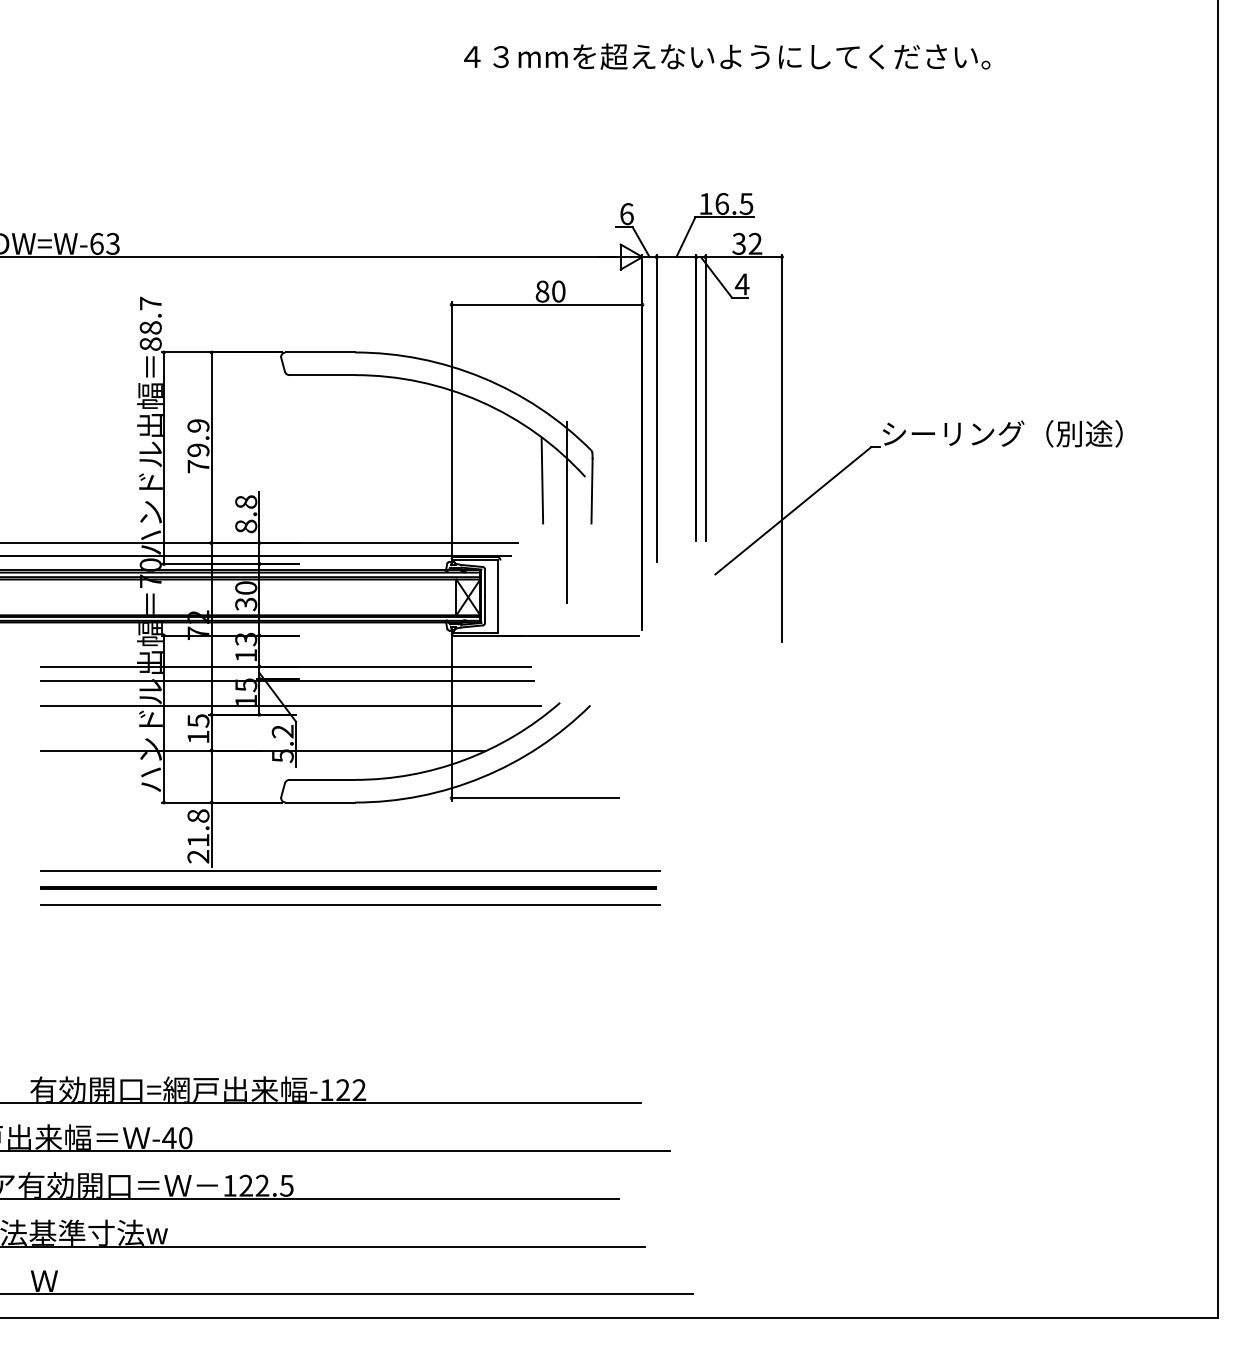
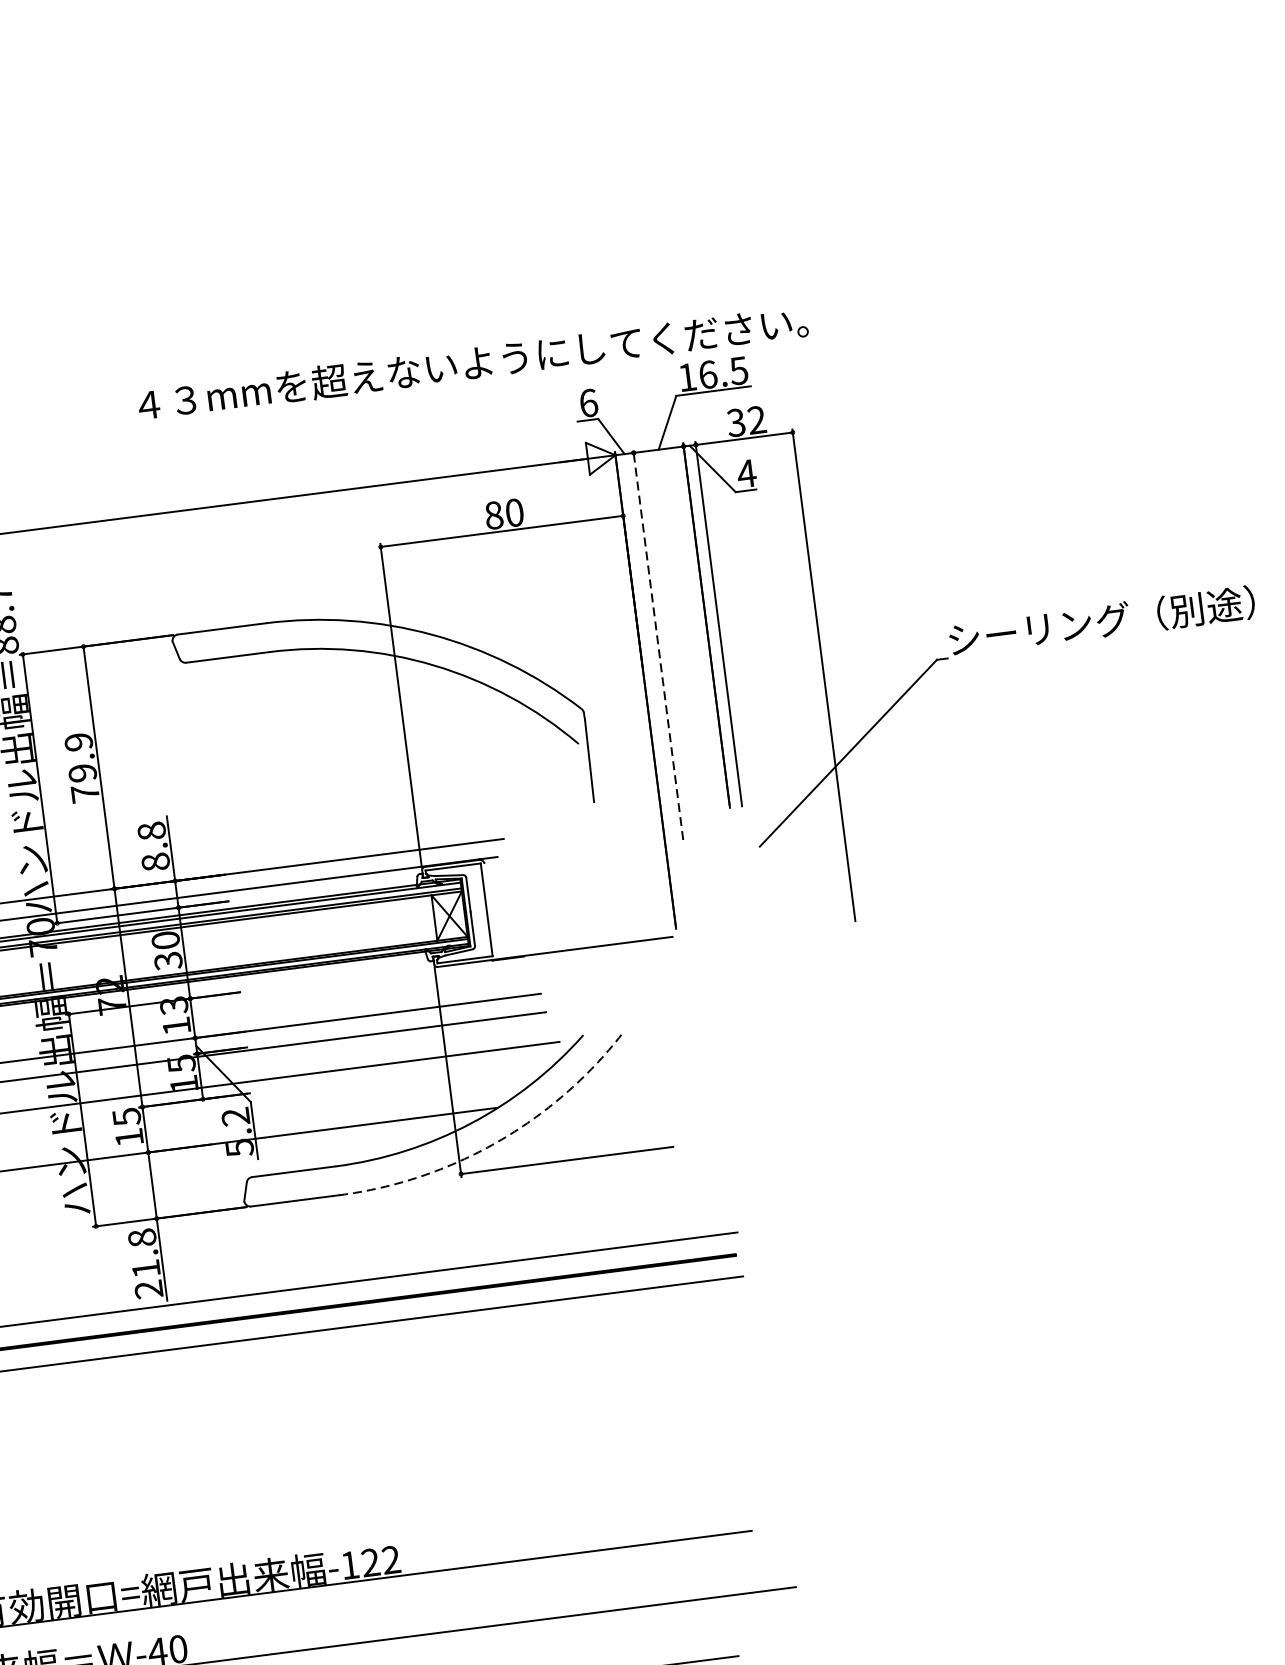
text: (727, 56) -> (473, 362), moved
line: (656, 407) -> (657, 644), solid -> dashed
line: (542, 480) -> (524, 755), removed
line: (567, 512) -> (561, 792), removed
arc: (482, 777) -> (496, 1142), solid -> dashed

